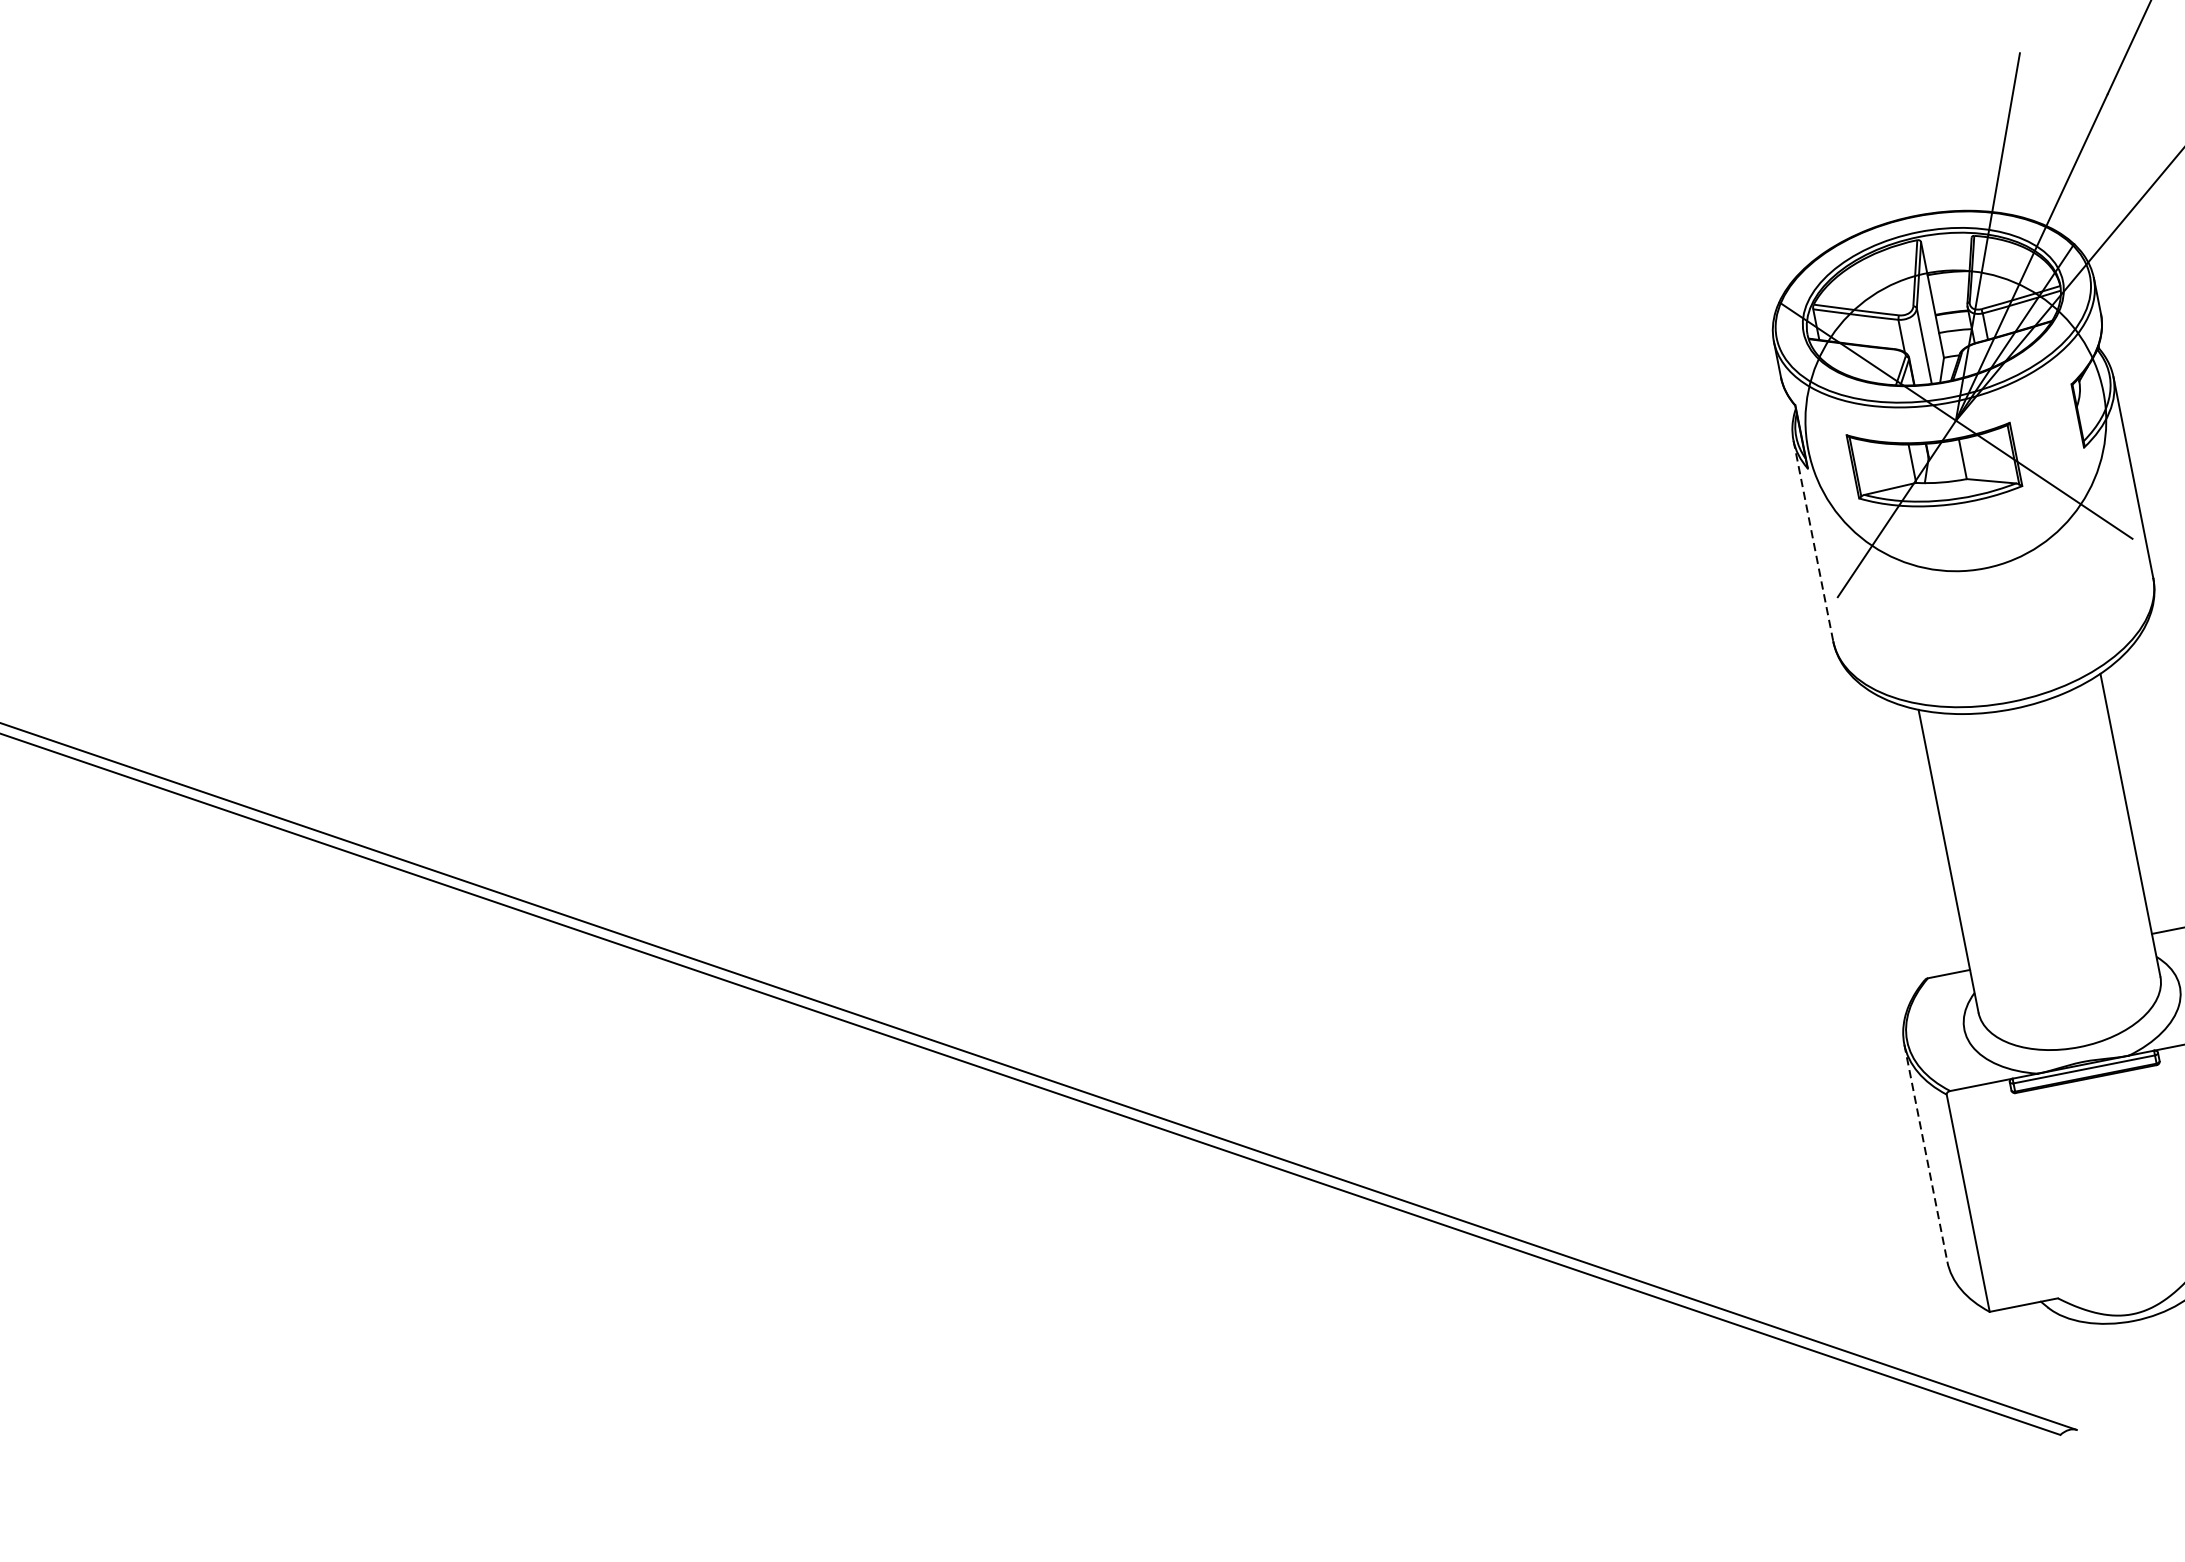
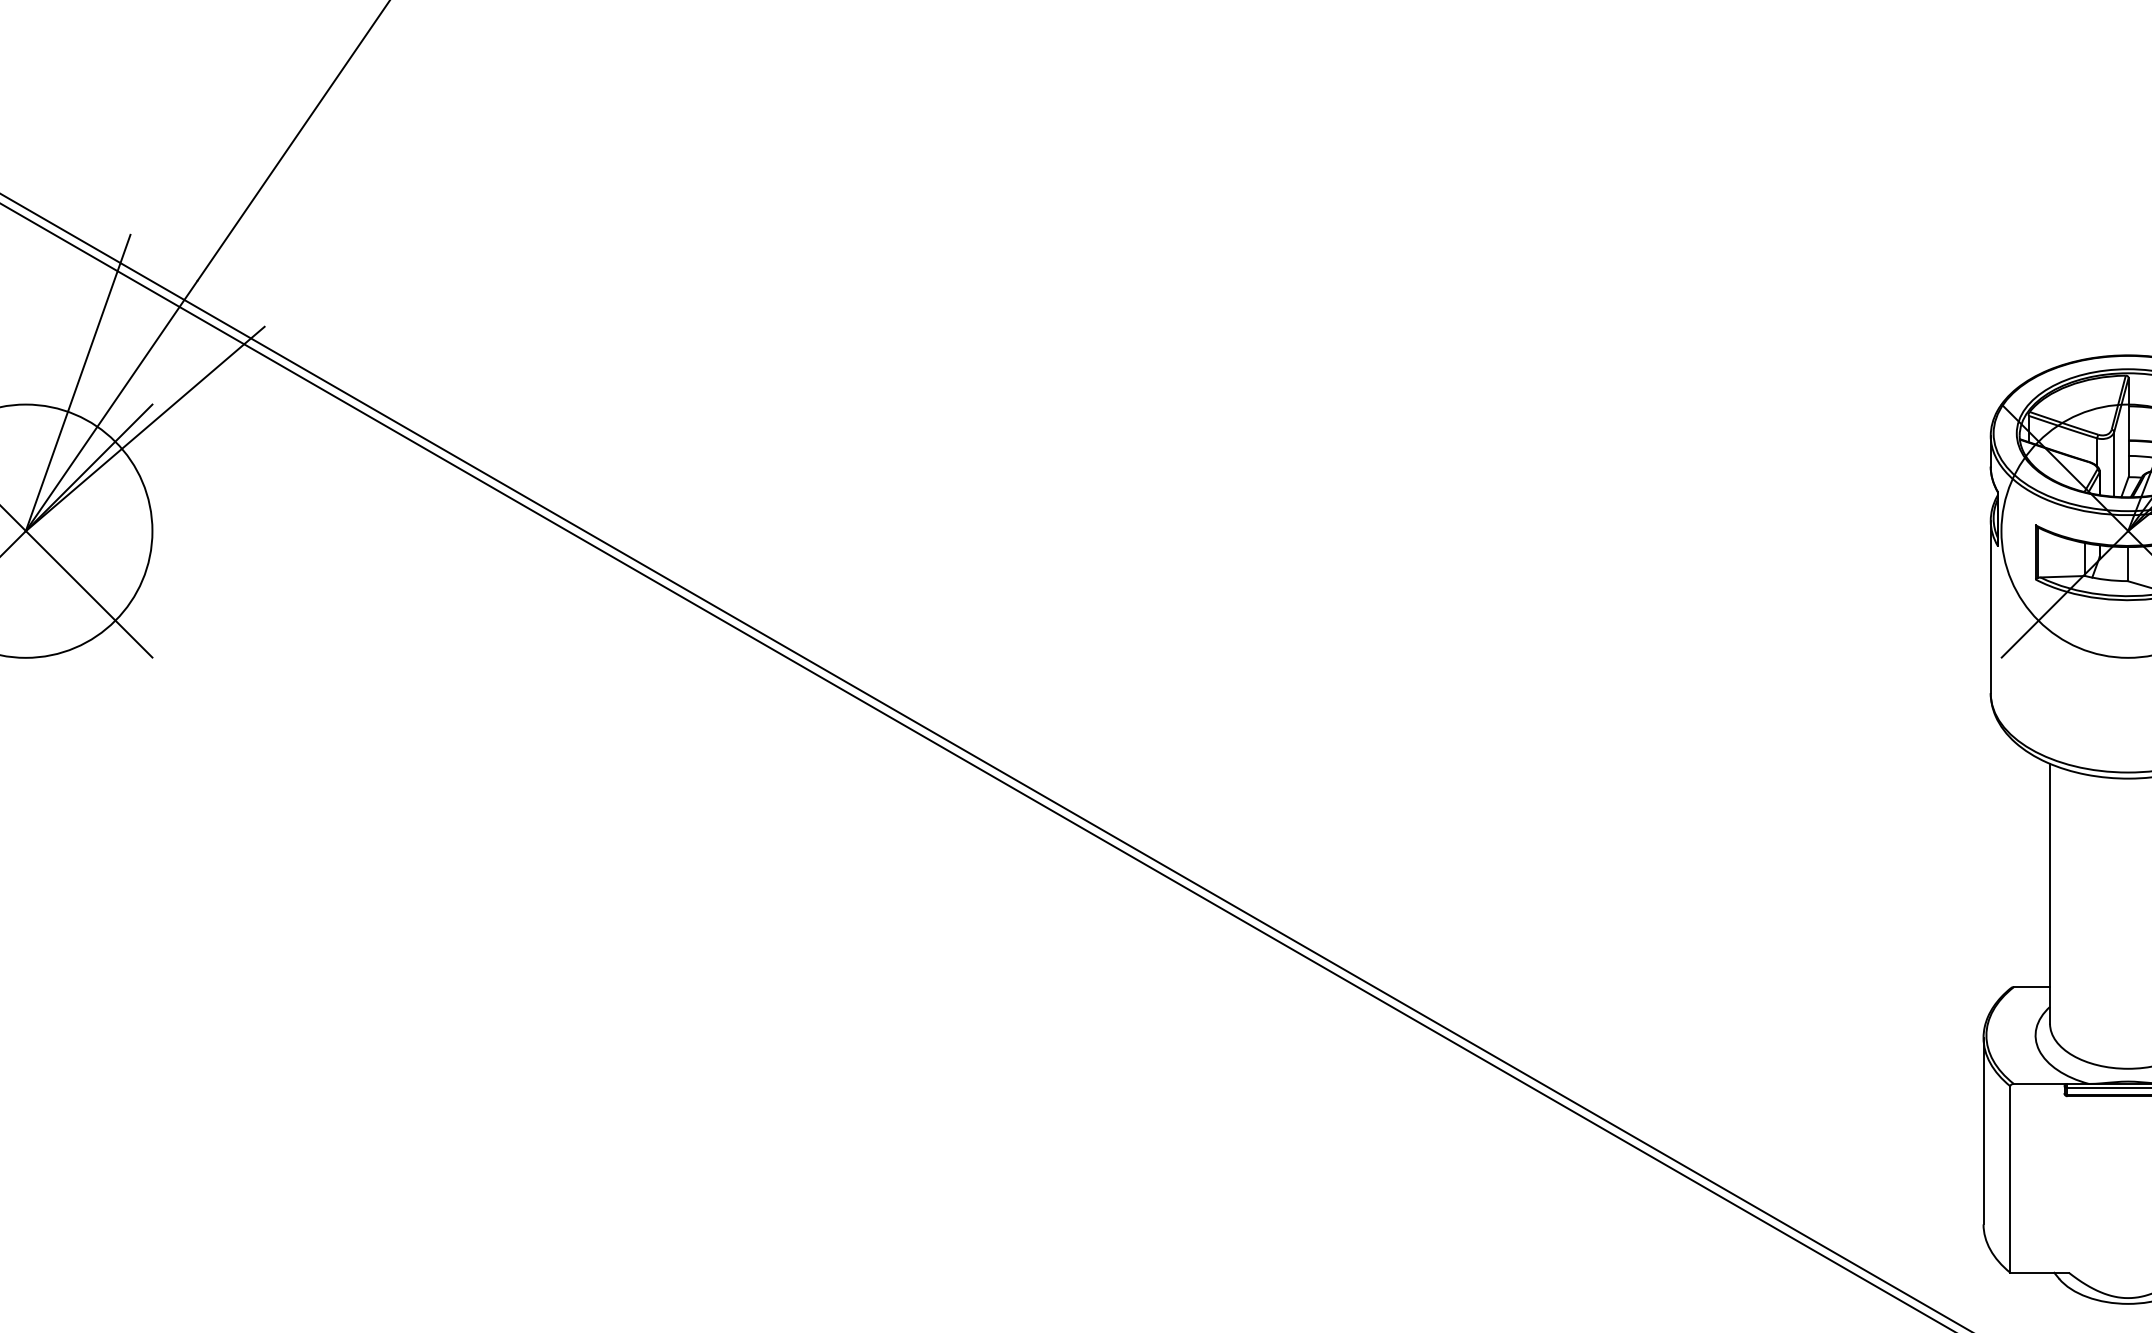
line: (1813, 541) -> (1990, 607), dashed -> solid
line: (1925, 1153) -> (1983, 1131), dashed -> solid

